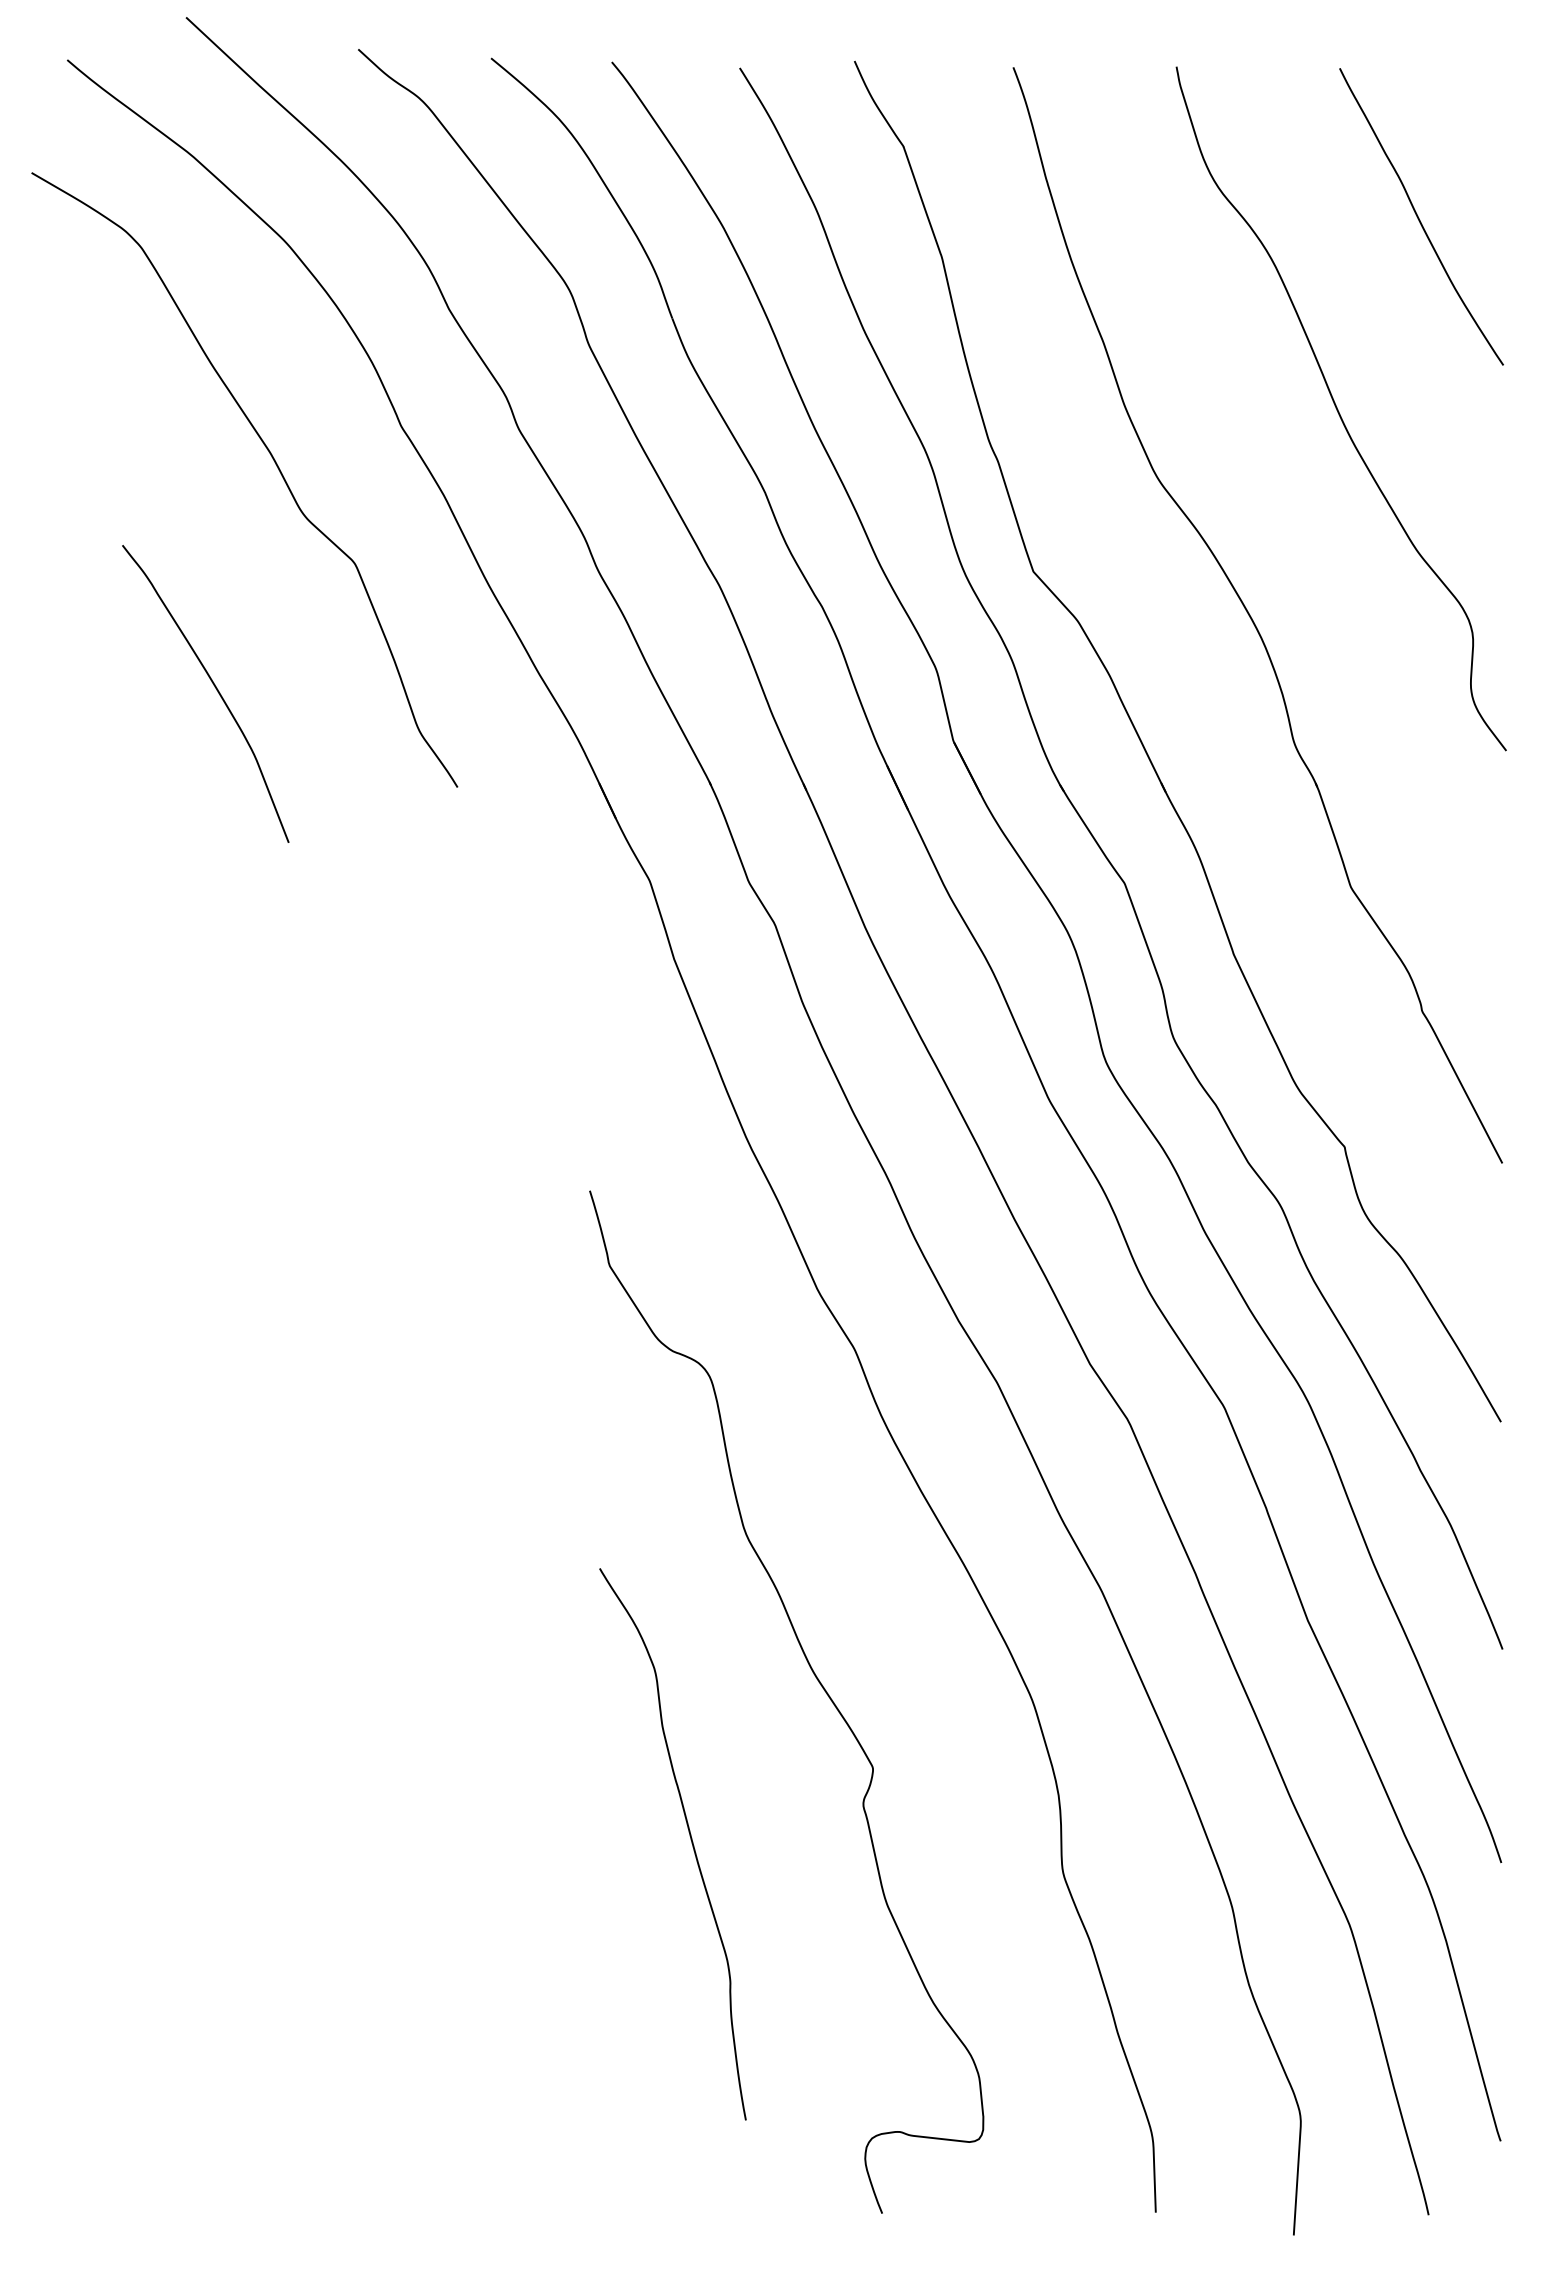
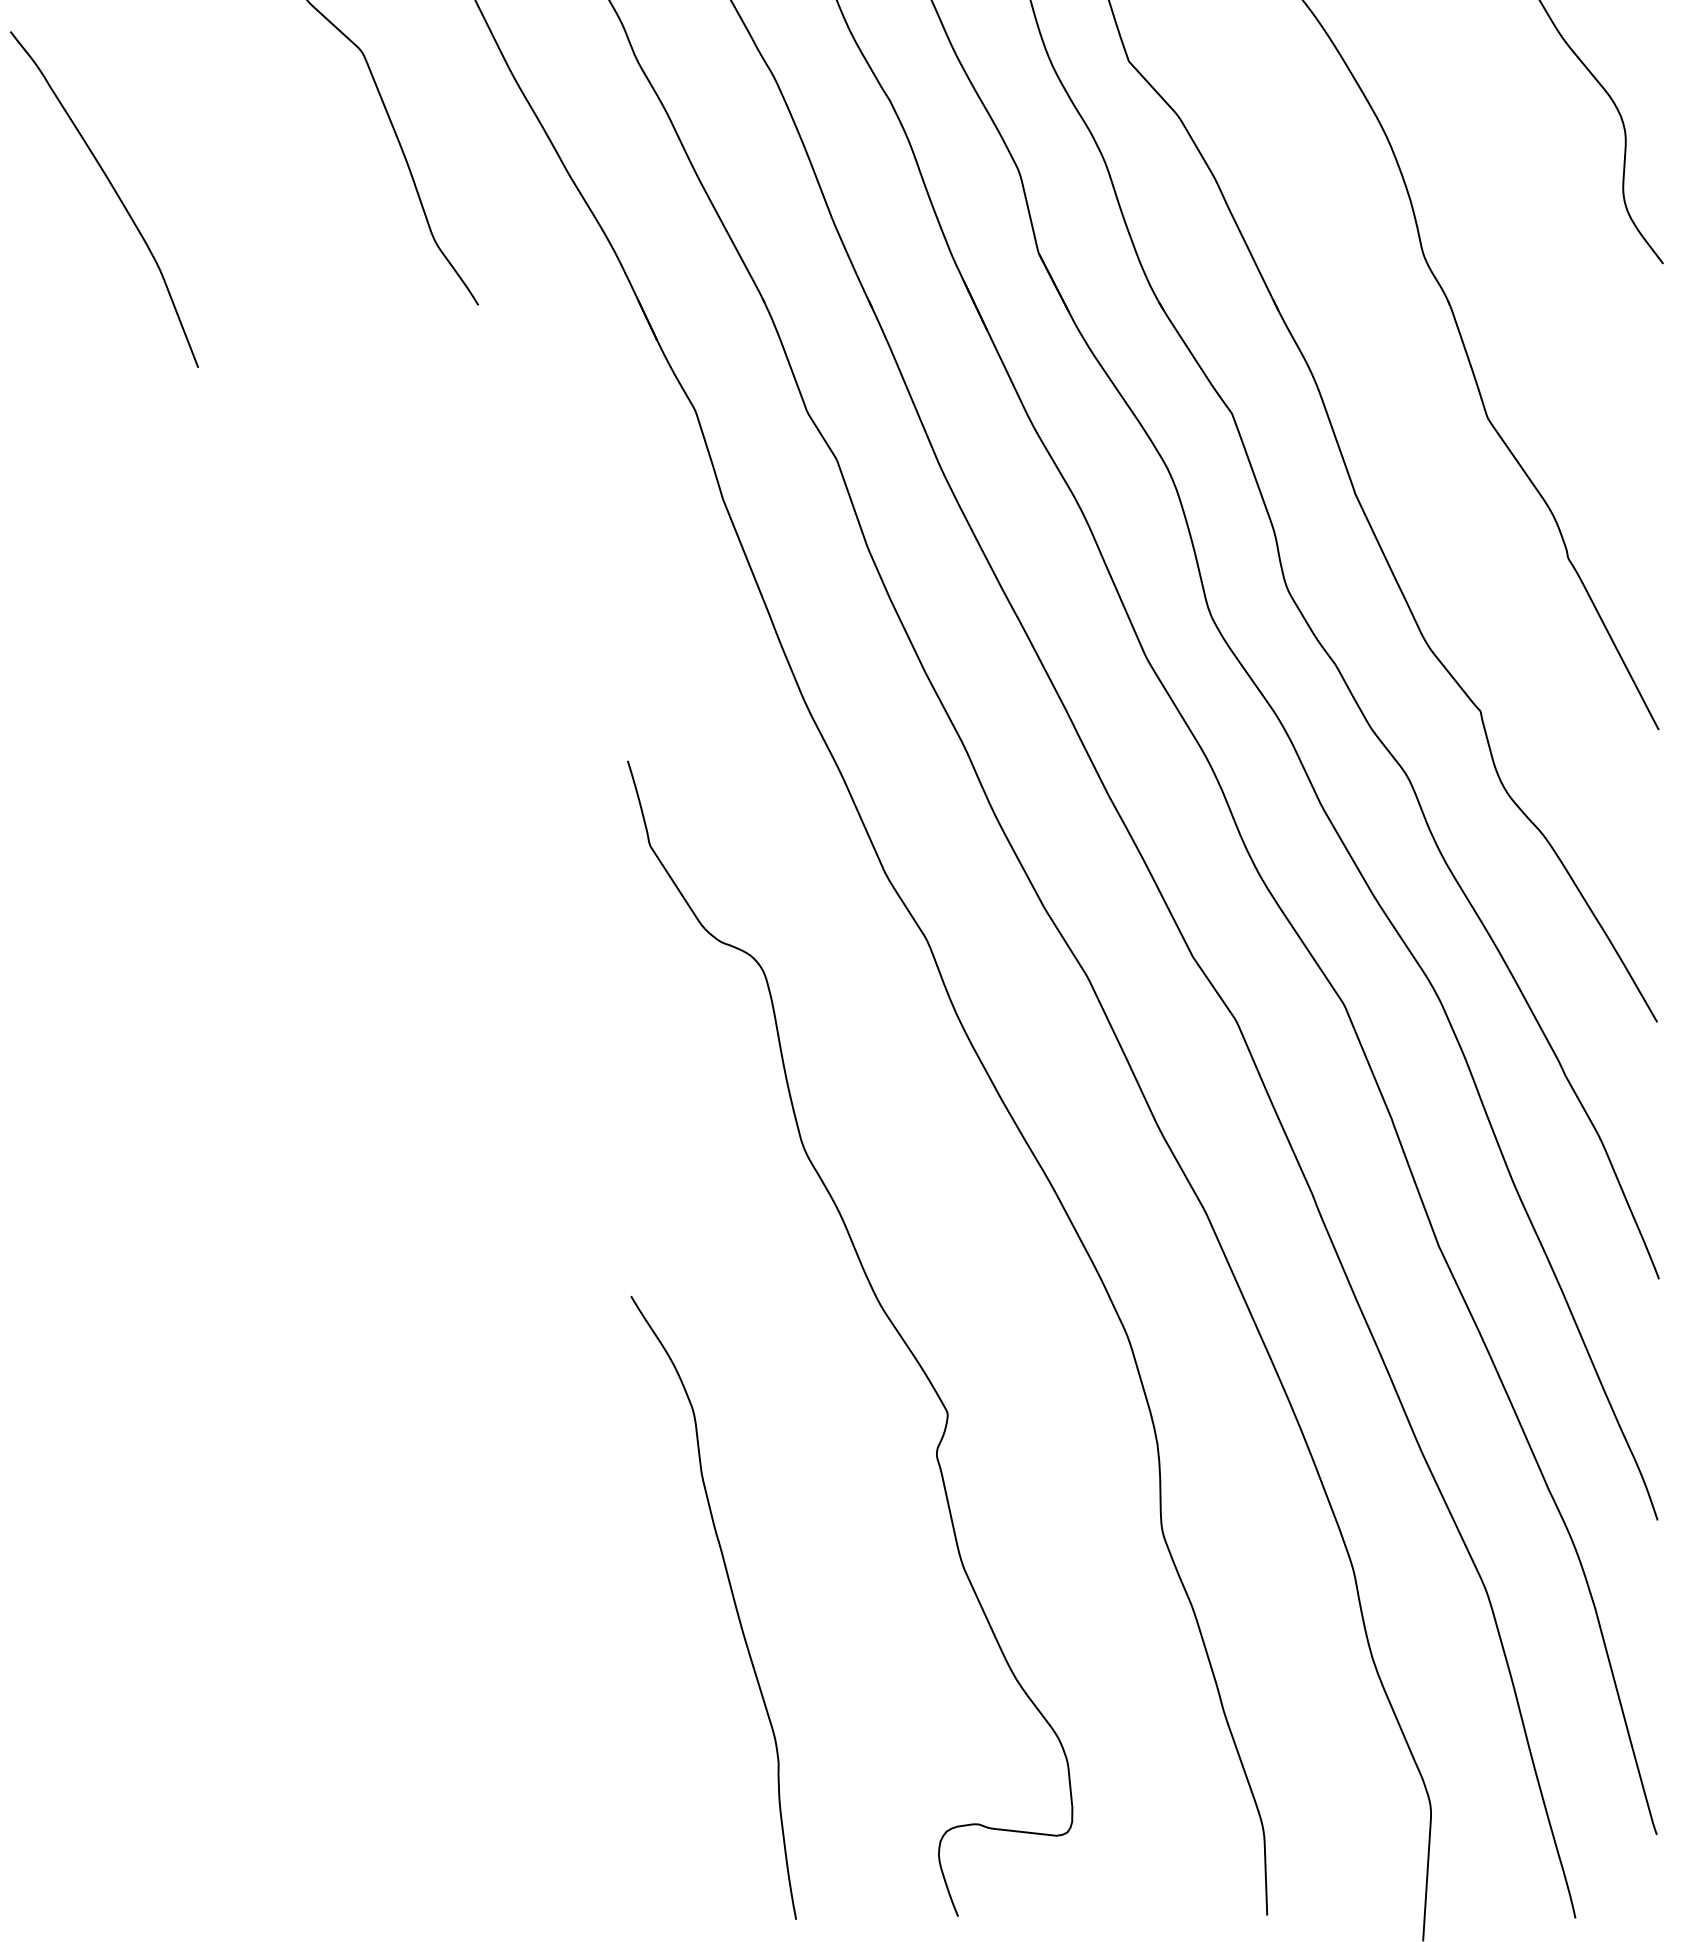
curve: (214, 687) -> (114, 192), moved
curve: (690, 1840) -> (733, 1603), moved

